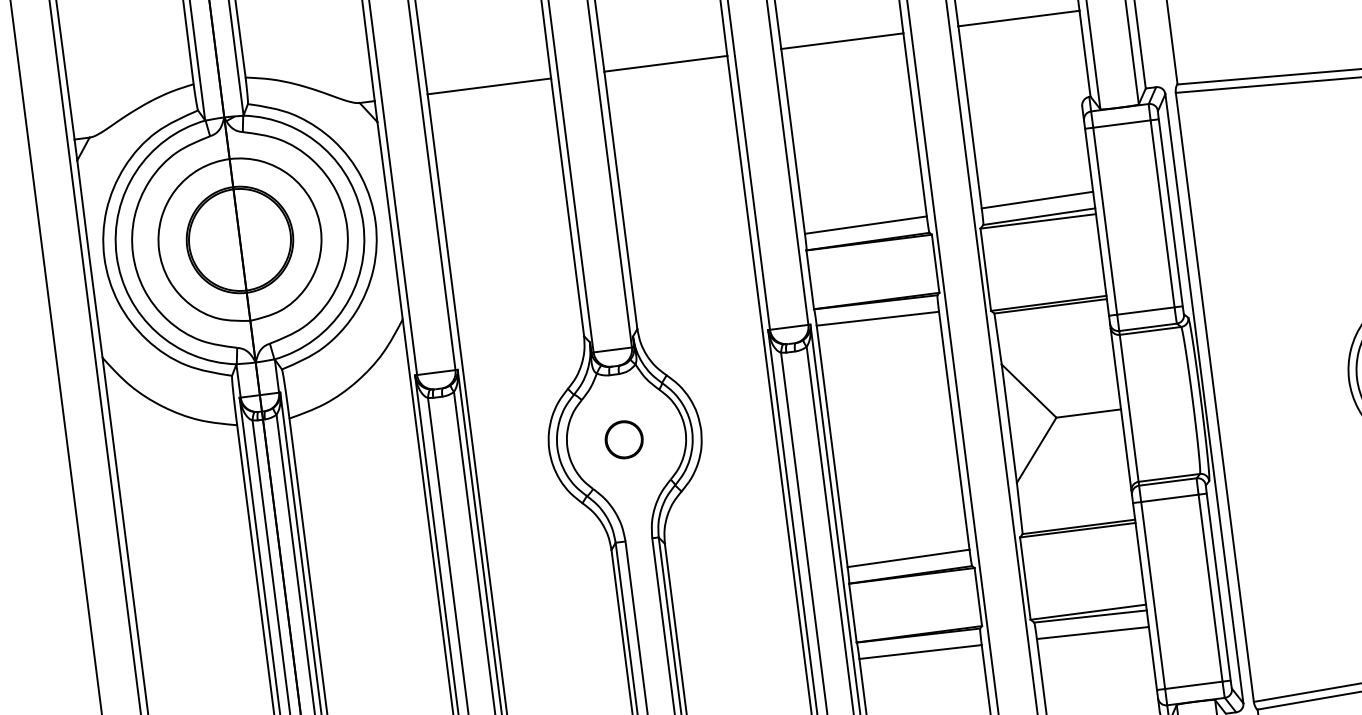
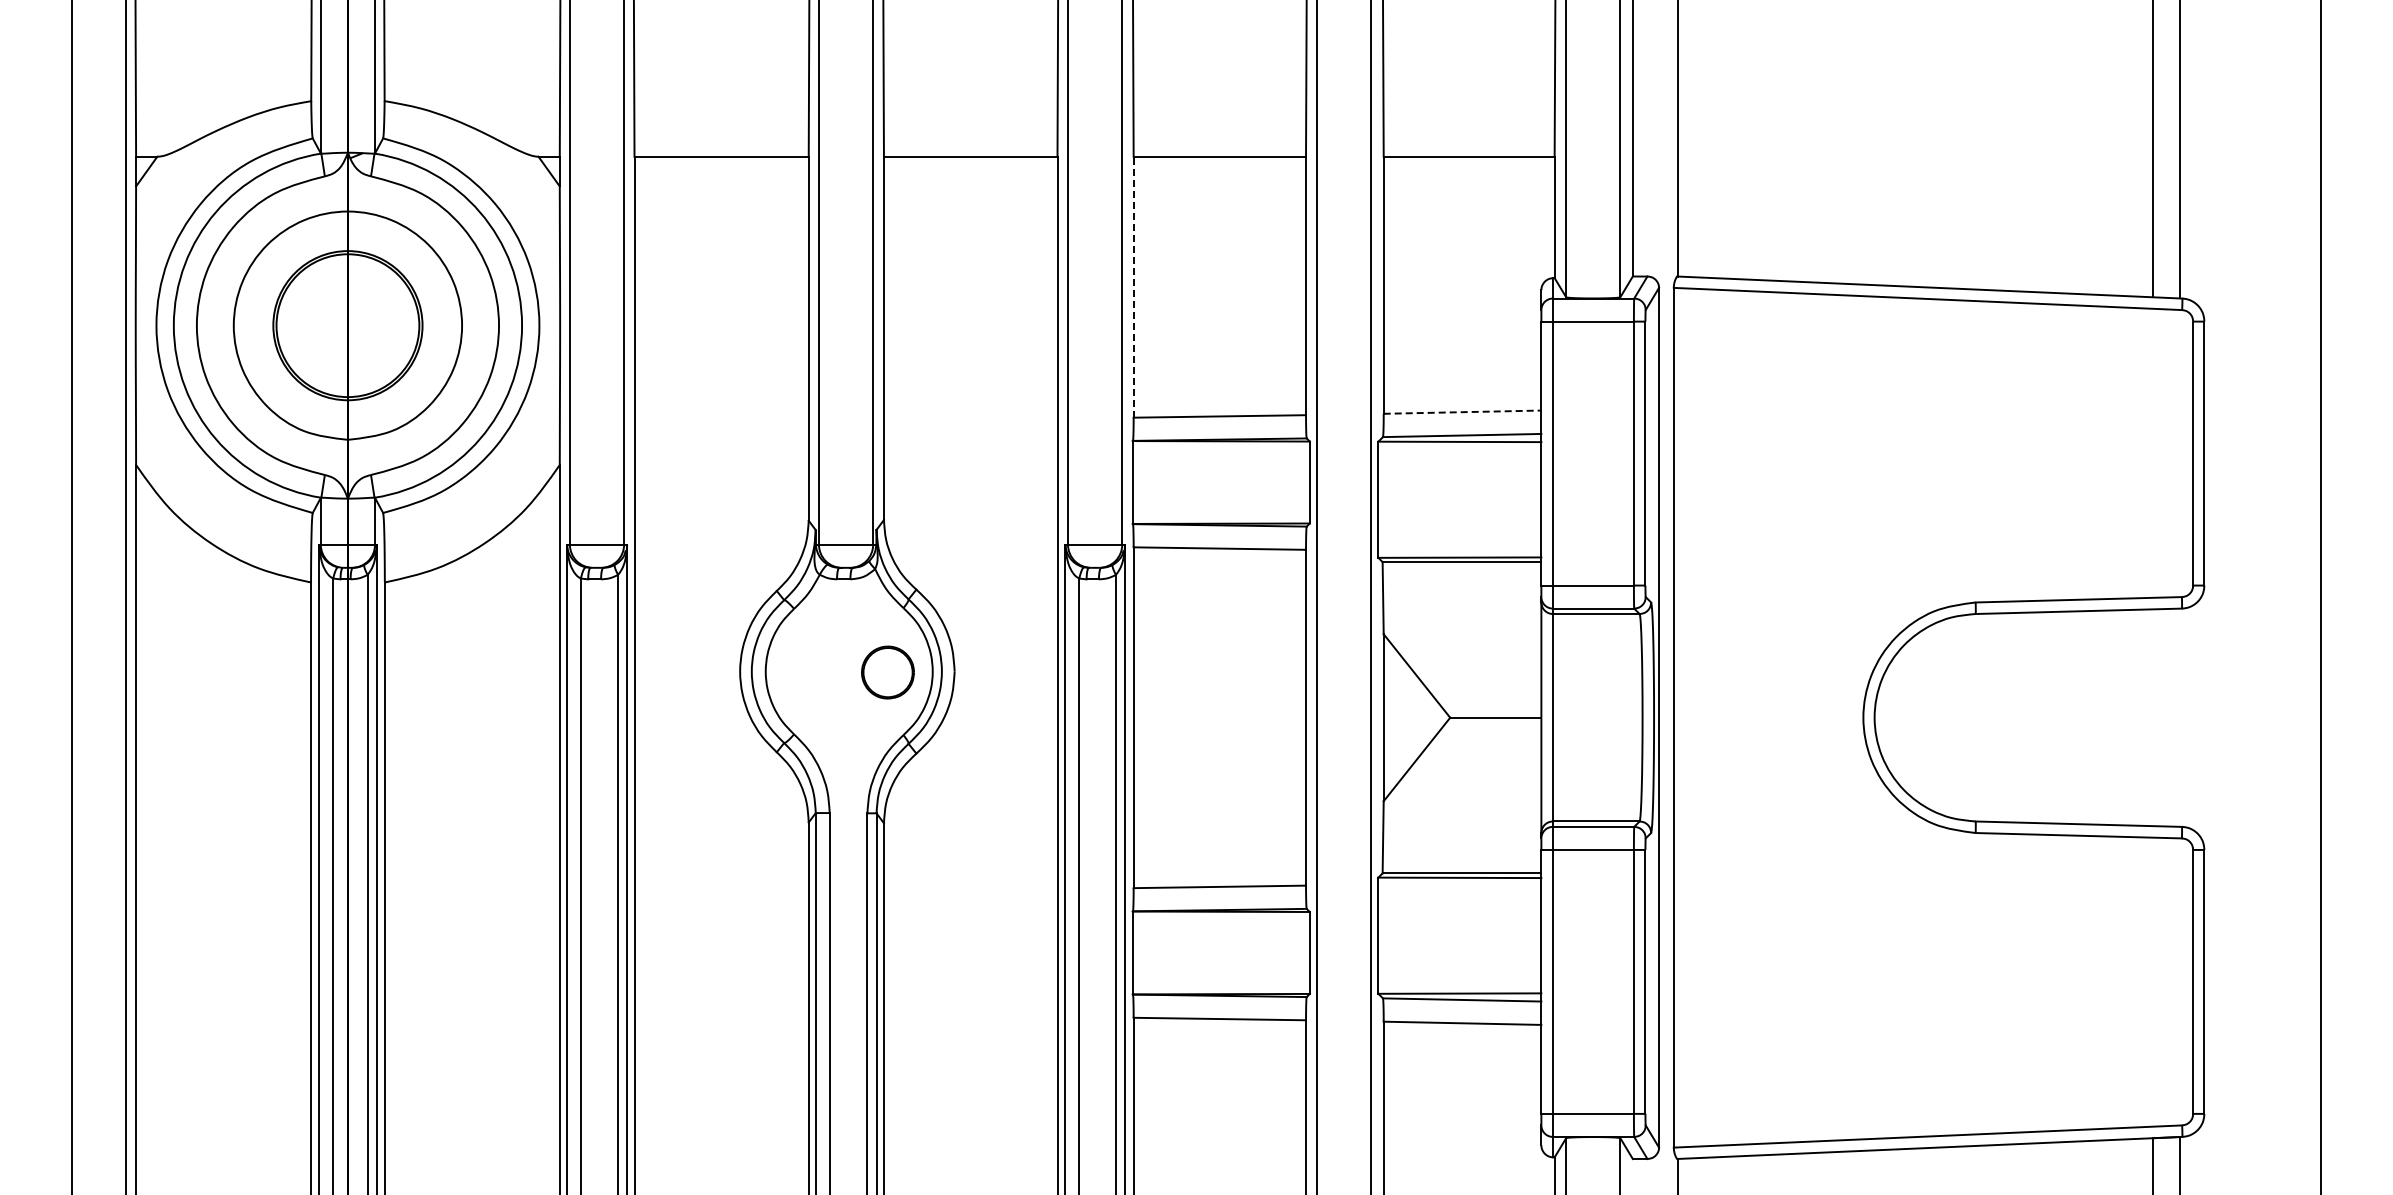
line: (792, 140) -> (1133, 286), solid -> dashed
line: (1037, 200) -> (1462, 412), solid -> dashed
part: (623, 439) -> (887, 672), moved

